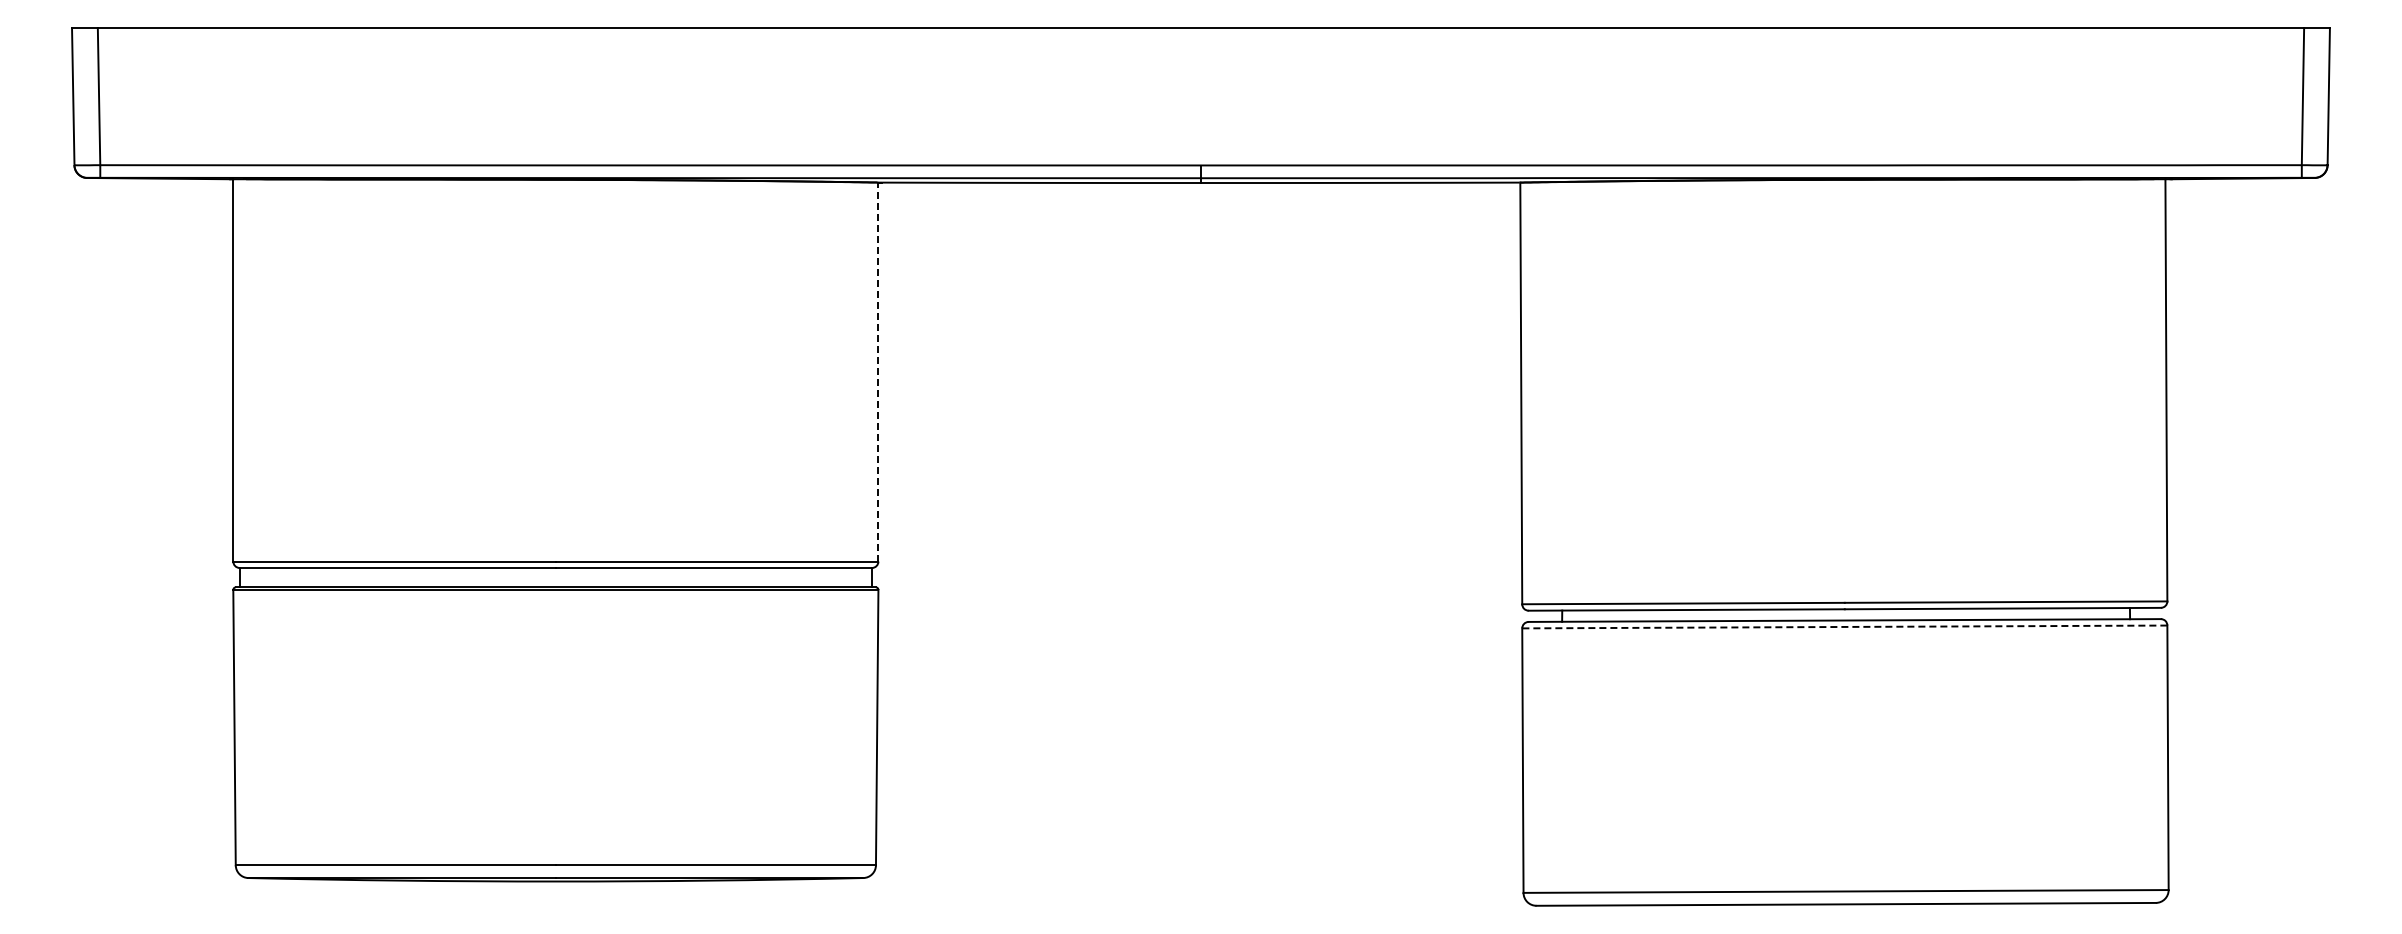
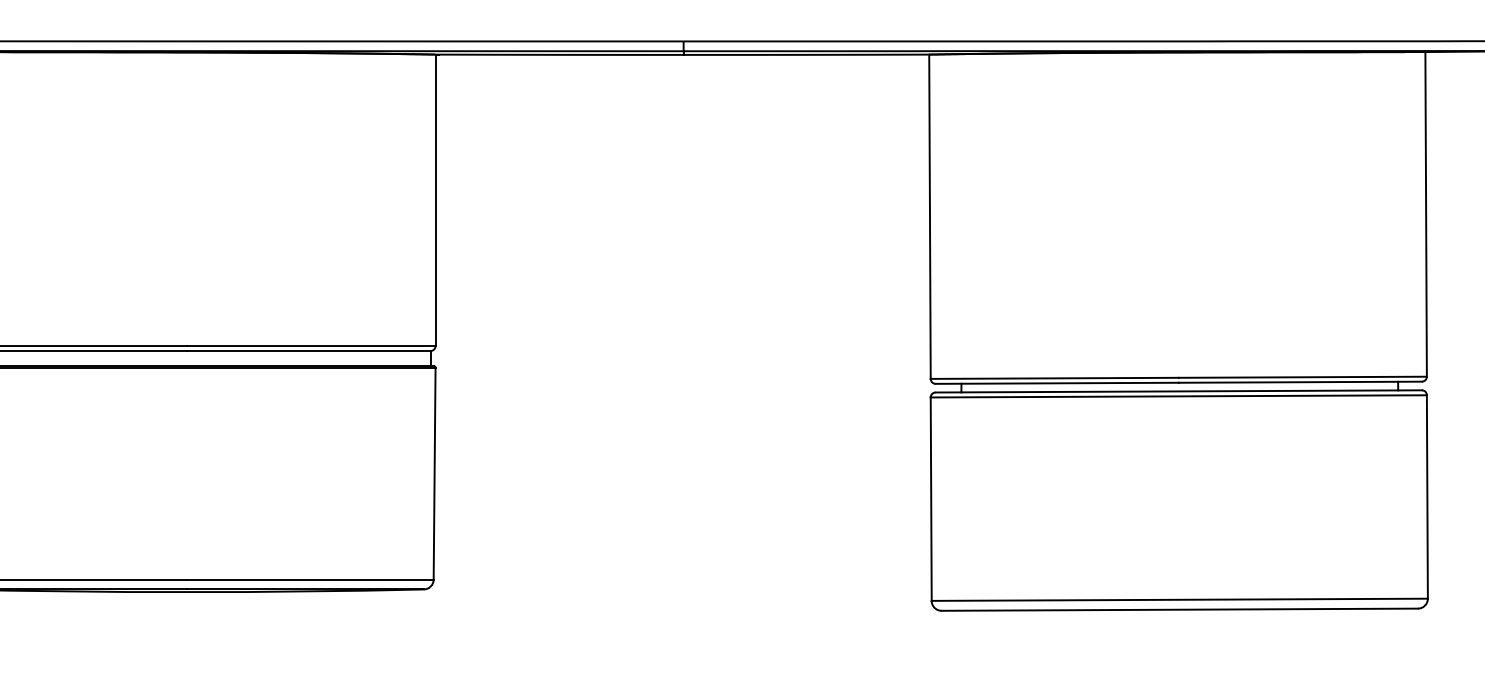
line: (878, 371) -> (435, 199), dashed -> solid
line: (1844, 626) -> (1178, 396), dashed -> solid

